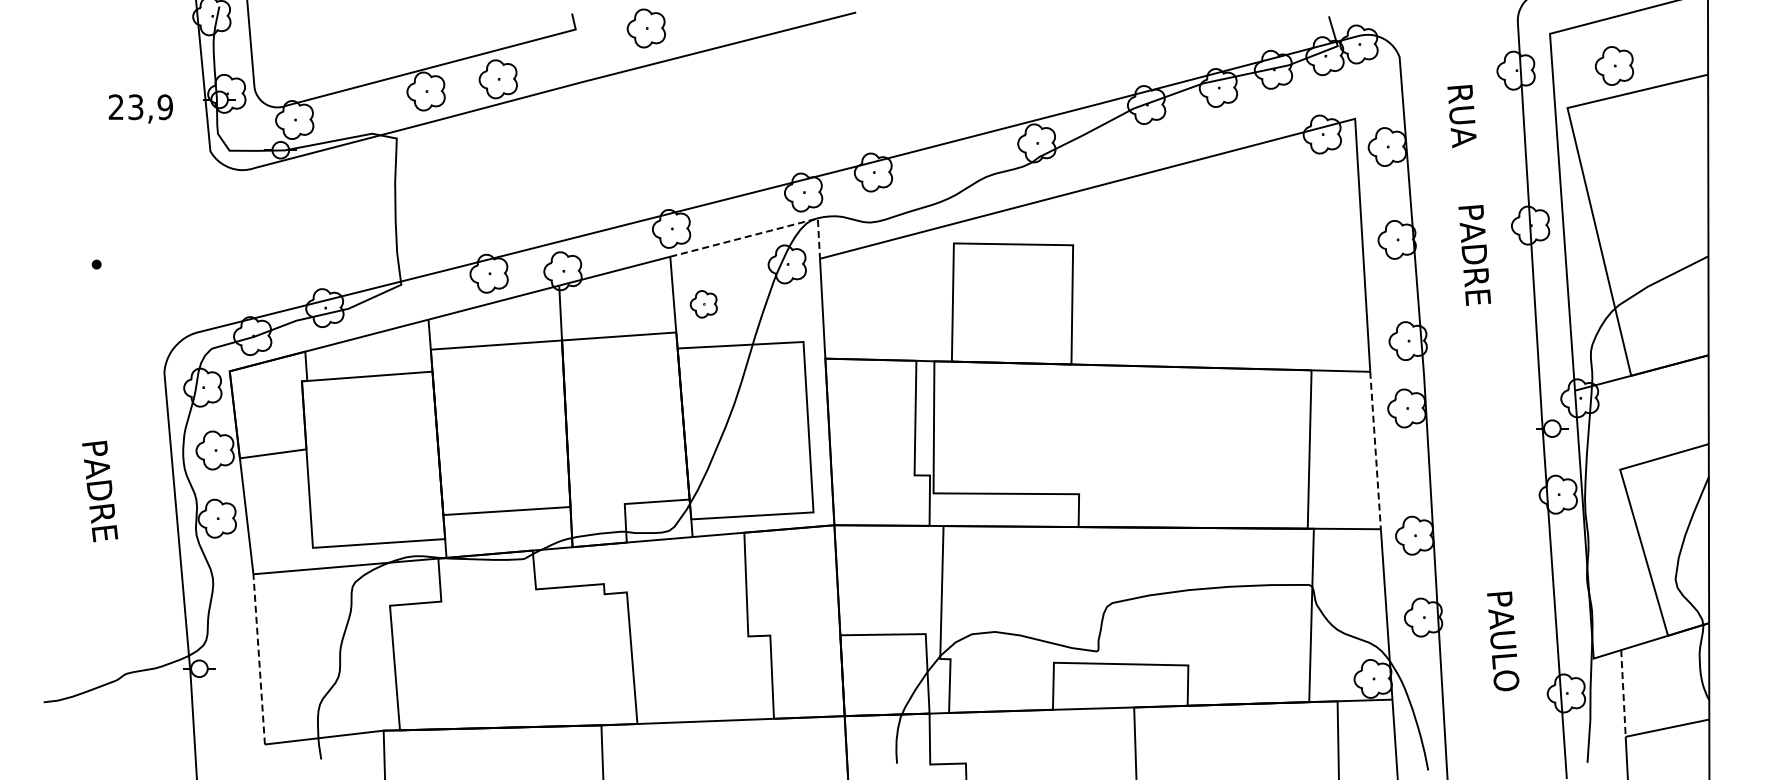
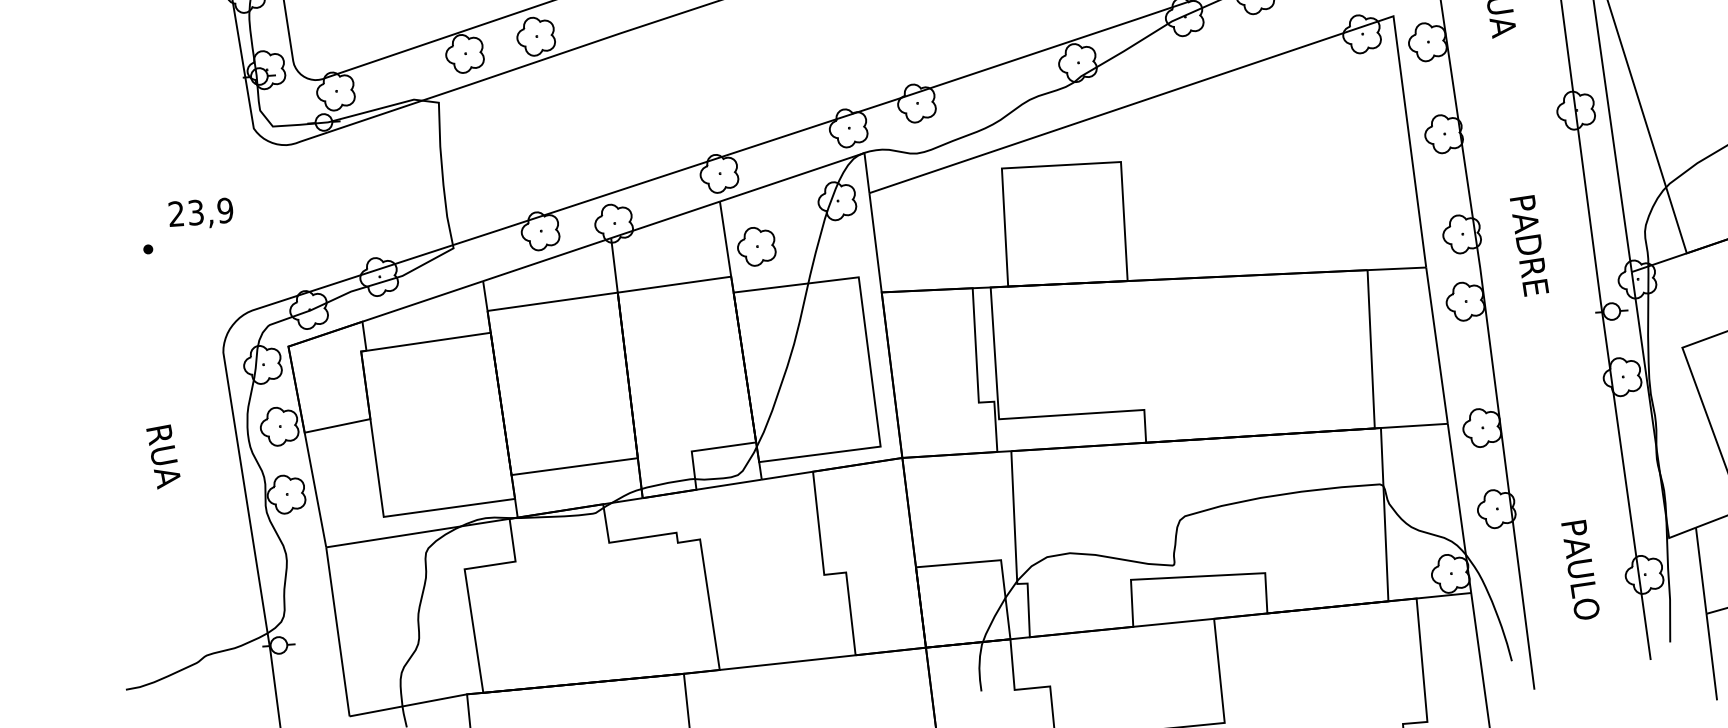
text: (140, 108) -> (200, 213), moved
line: (764, 232) -> (812, 170), dashed -> solid
text: (1474, 255) -> (1529, 245), moved
part: (703, 304) -> (756, 246), size x1.43
line: (1375, 450) -> (1436, 345), dashed -> solid
text: (100, 493) -> (168, 477), PADRE -> RUA
text: (1503, 641) -> (1580, 570), moved
line: (259, 658) -> (338, 631), dashed -> solid
line: (1623, 693) -> (1701, 570), dashed -> solid

